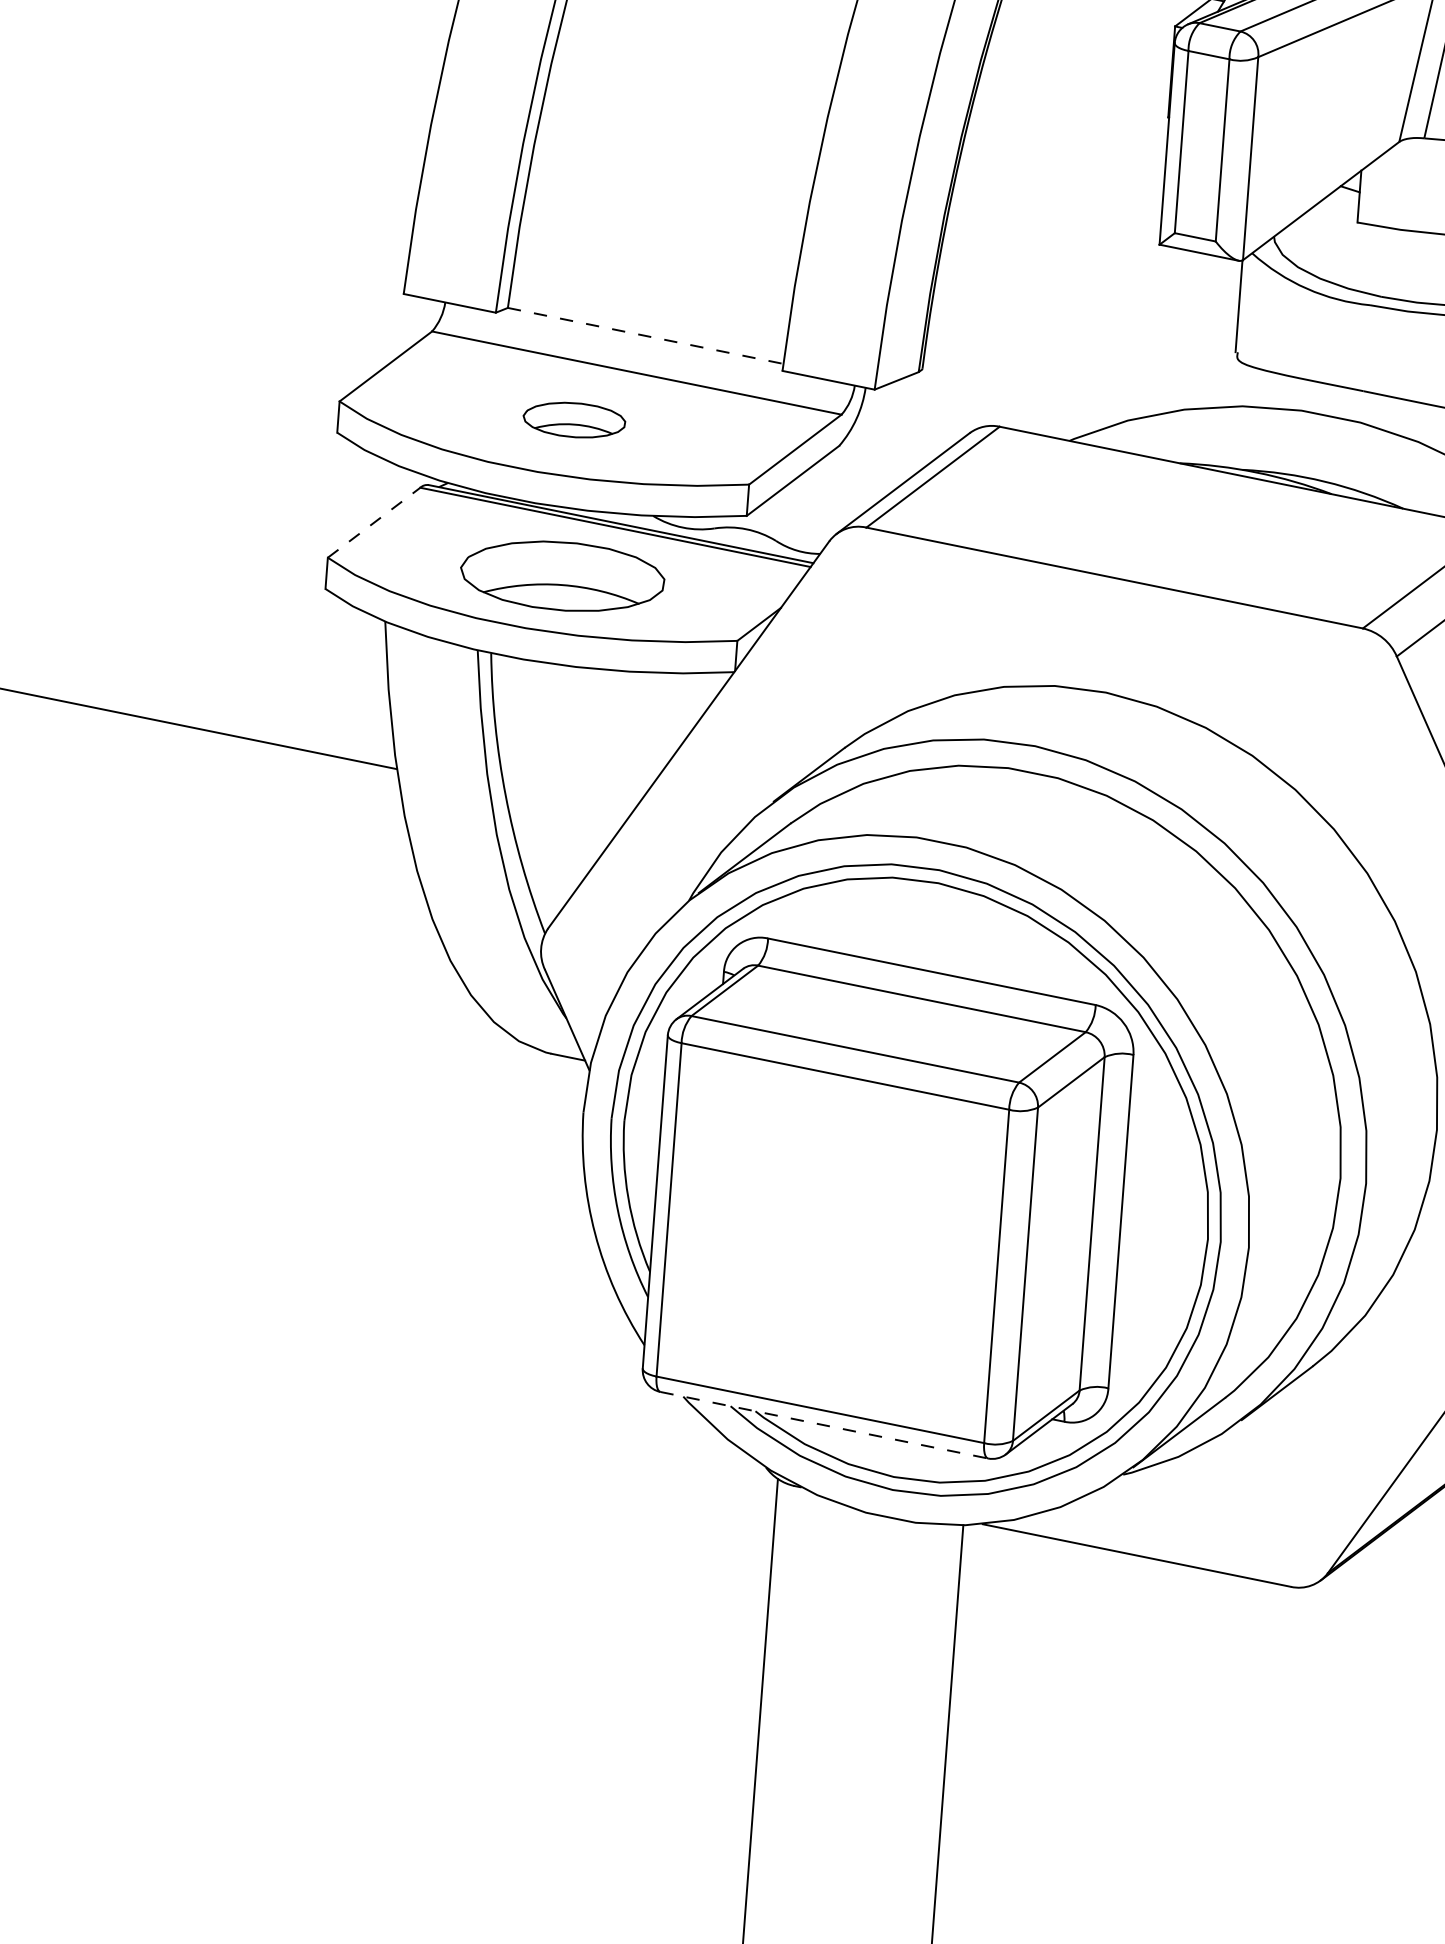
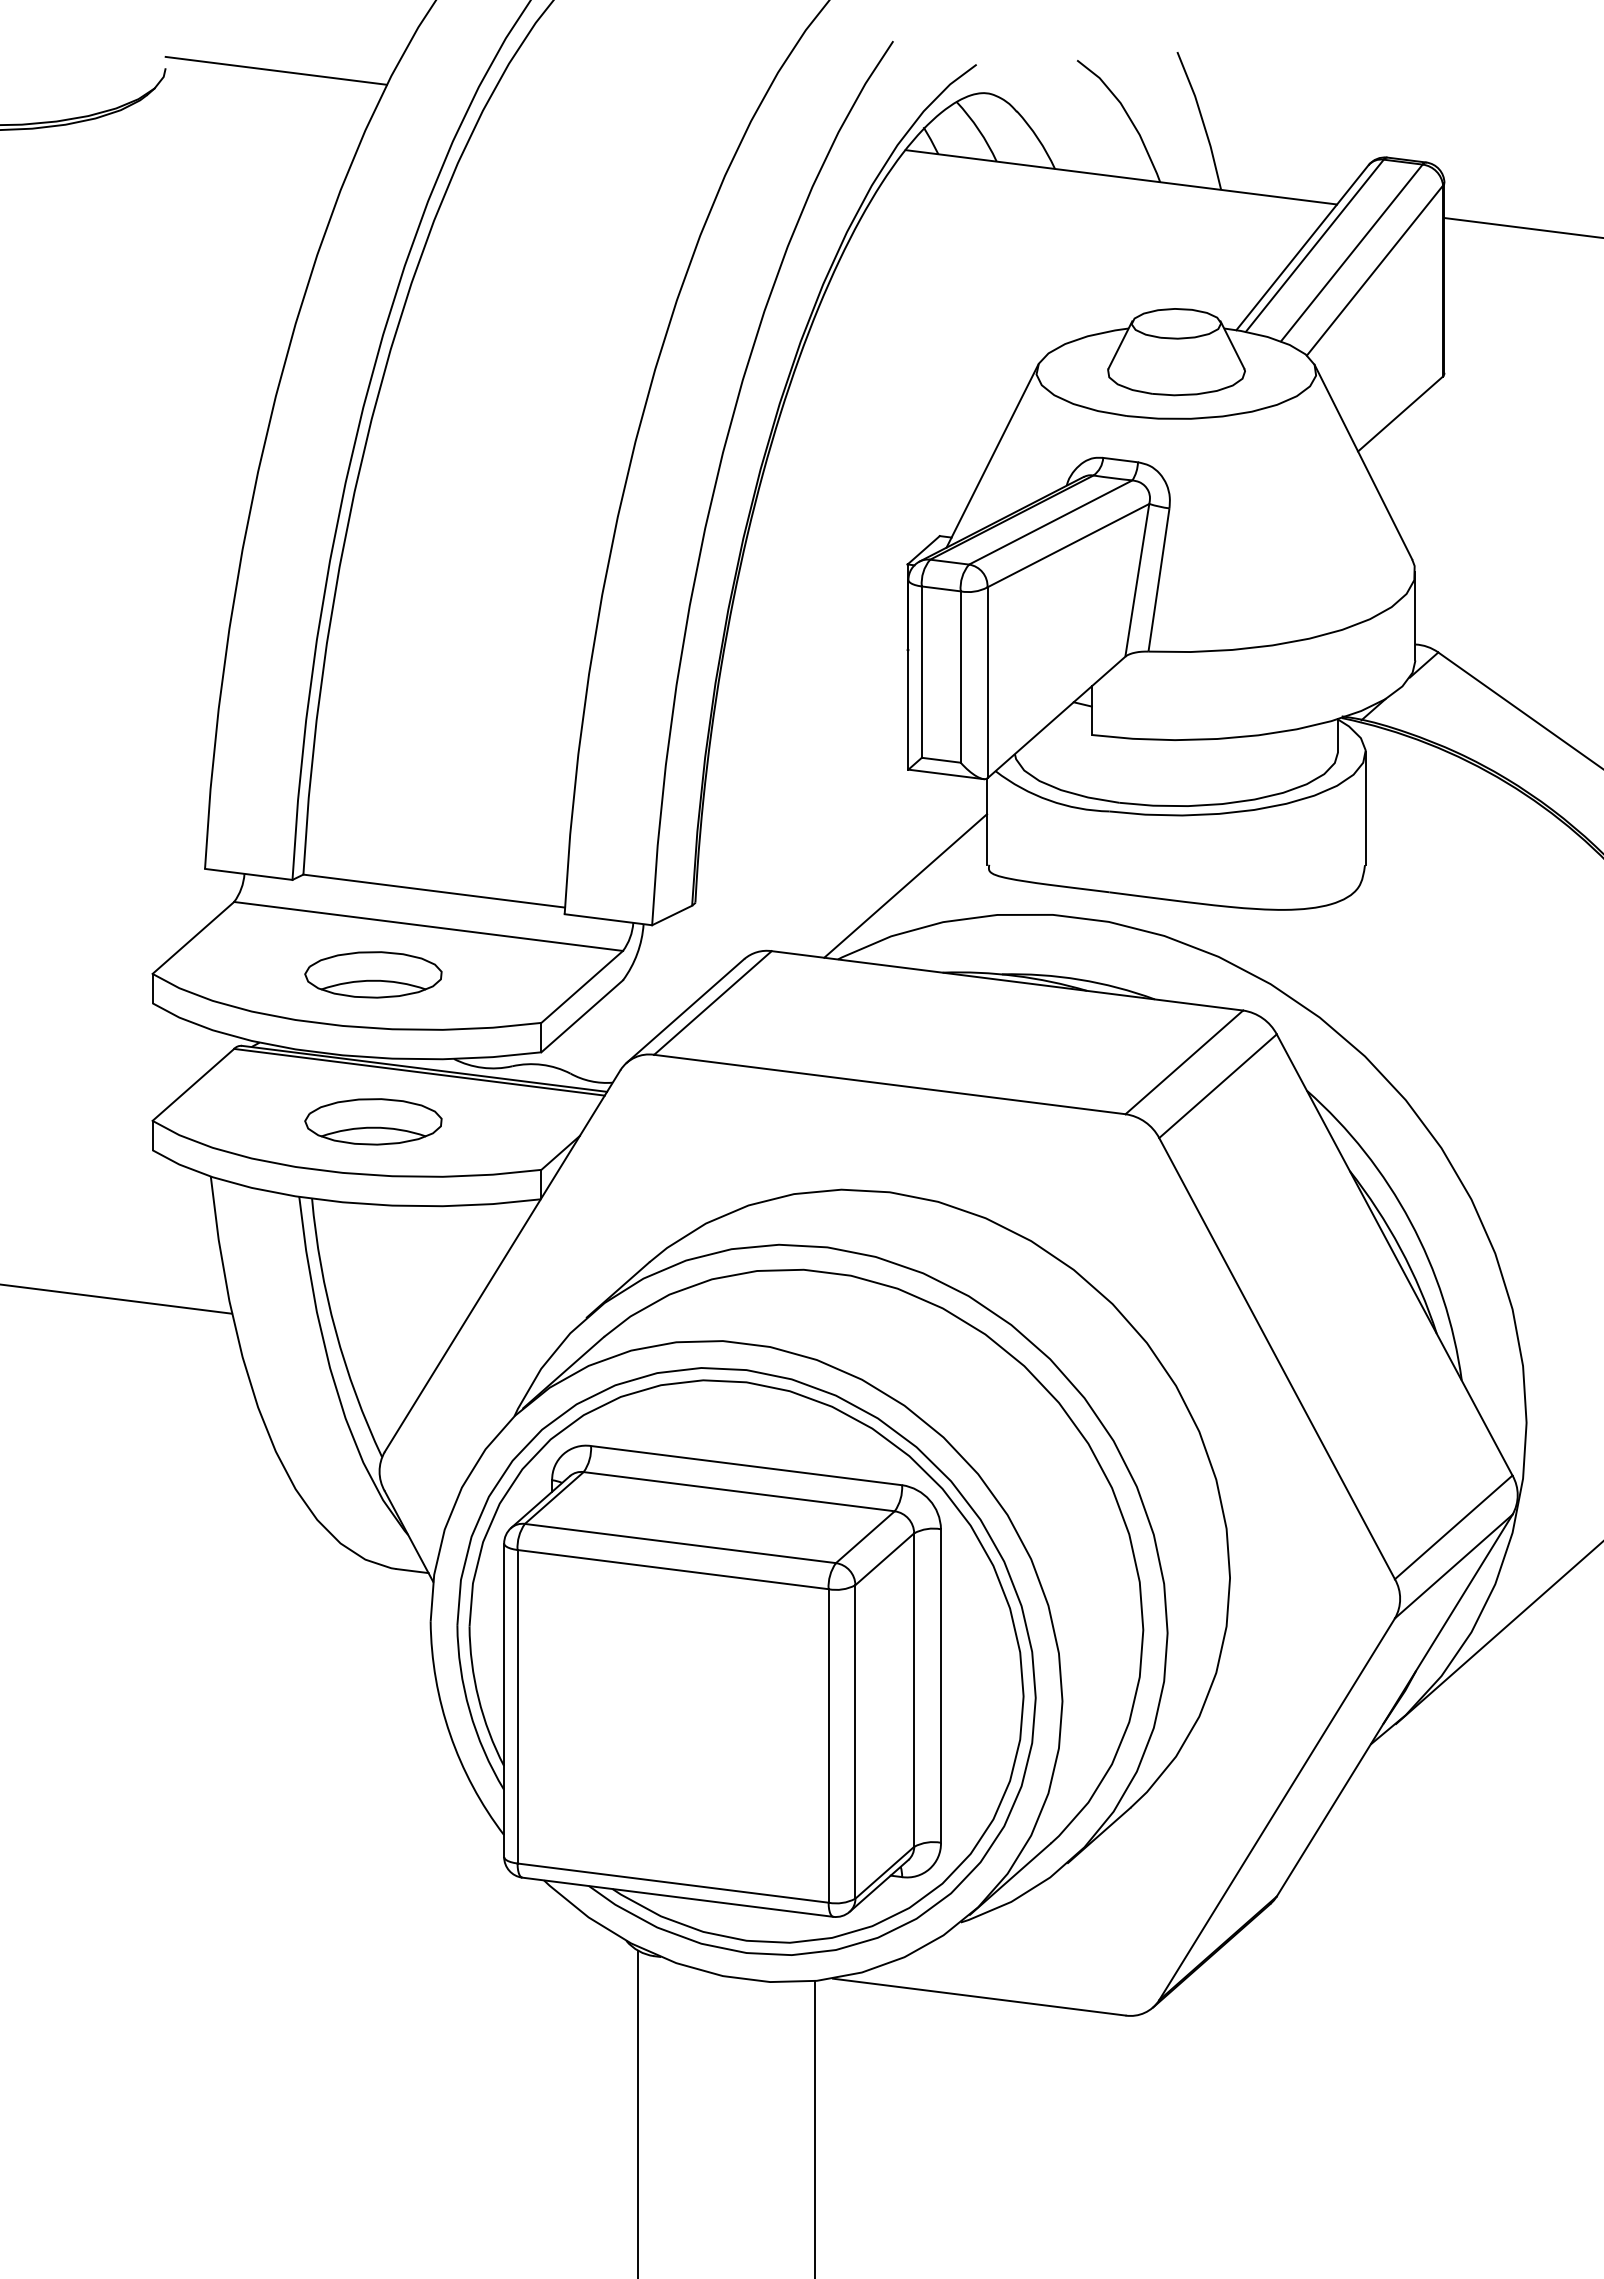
line: (645, 336) -> (434, 891), dashed -> solid
line: (1147, 367) -> (905, 885), added
part: (574, 419) -> (373, 974), size x1.43
line: (374, 522) -> (193, 1084), dashed -> solid
part: (562, 576) -> (373, 1121), size x0.71
line: (823, 1425) -> (677, 1897), dashed -> solid

